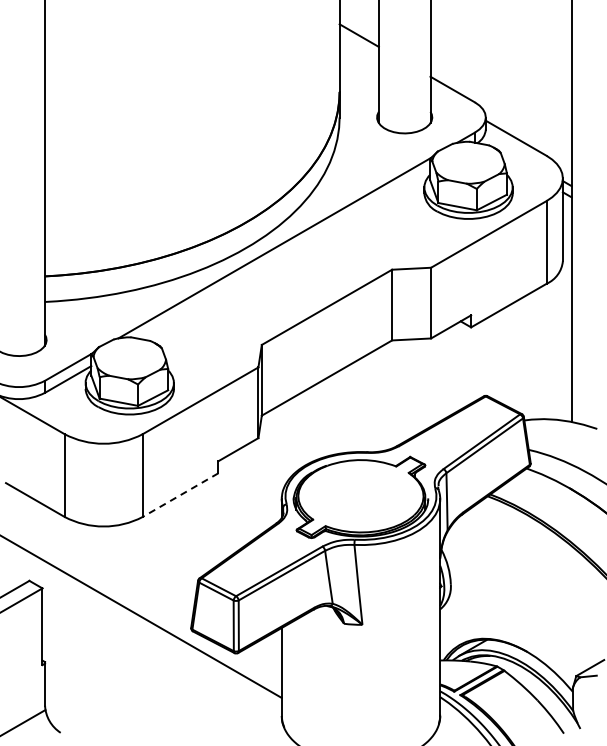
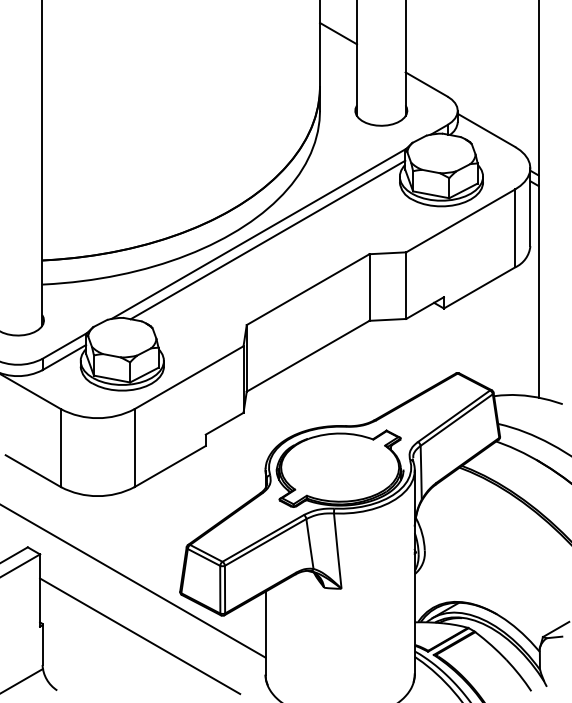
line: (284, 254) -> (268, 239), added
line: (180, 495) -> (170, 466), dashed -> solid
line: (148, 674) -> (139, 635), added

